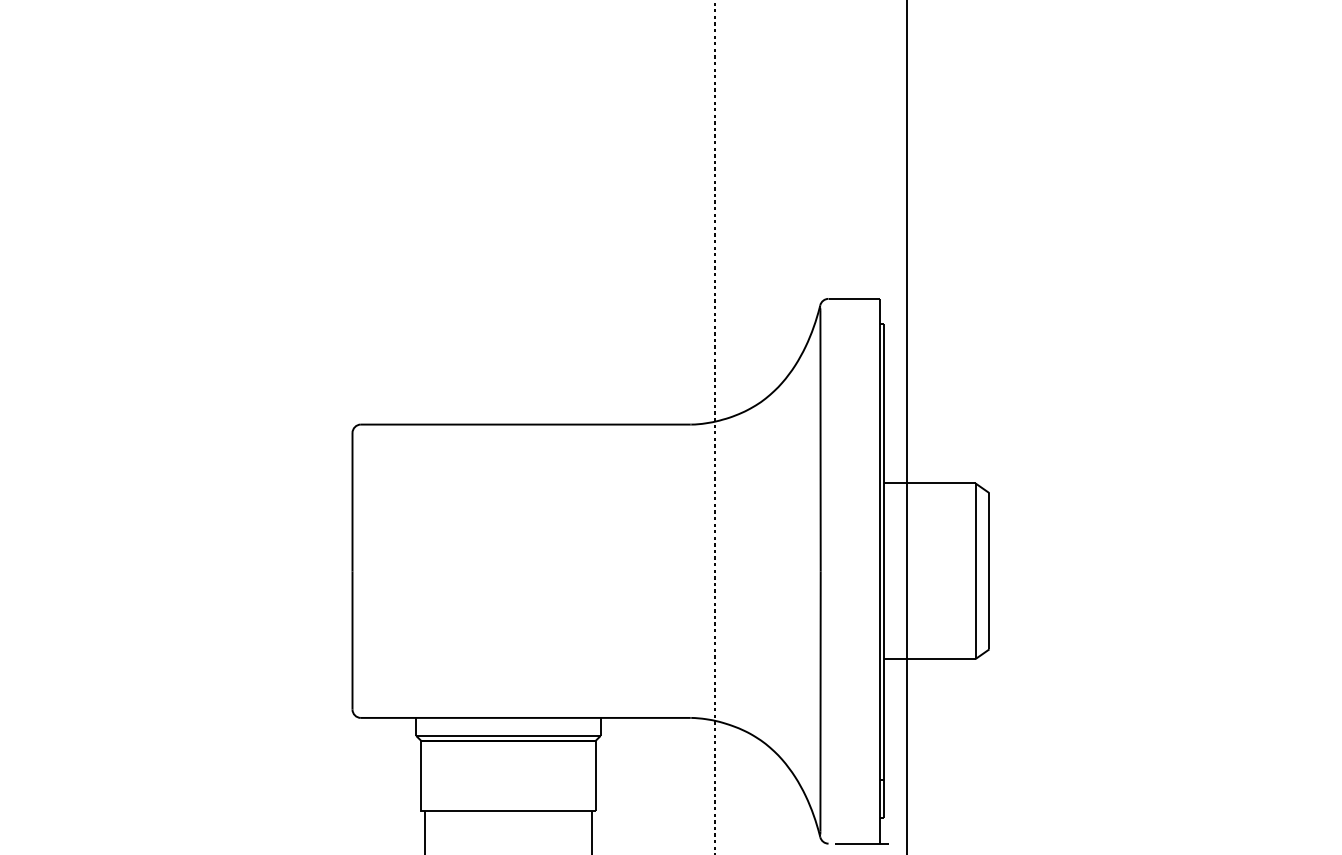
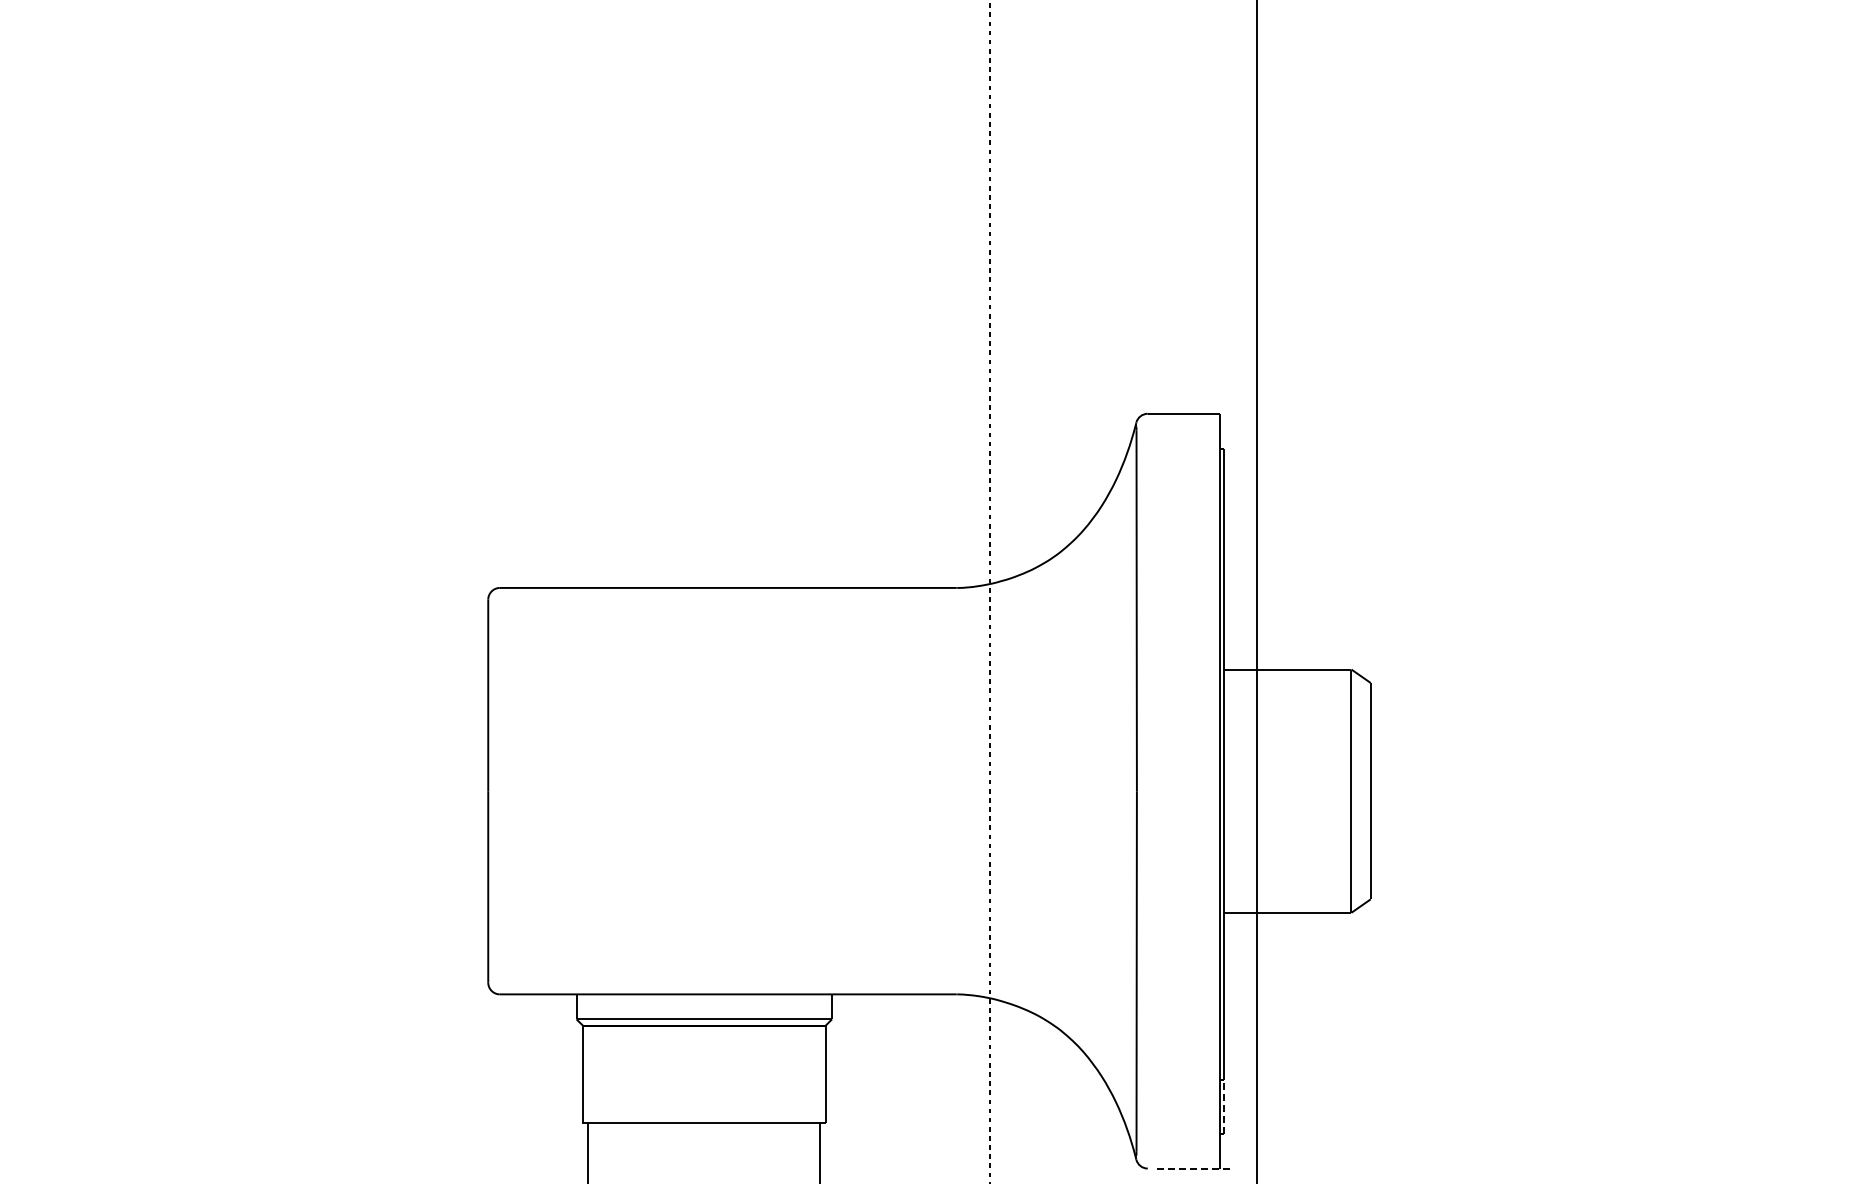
line: (883, 798) -> (1224, 1106), solid -> dashed
line: (862, 843) -> (1194, 1168), solid -> dashed

